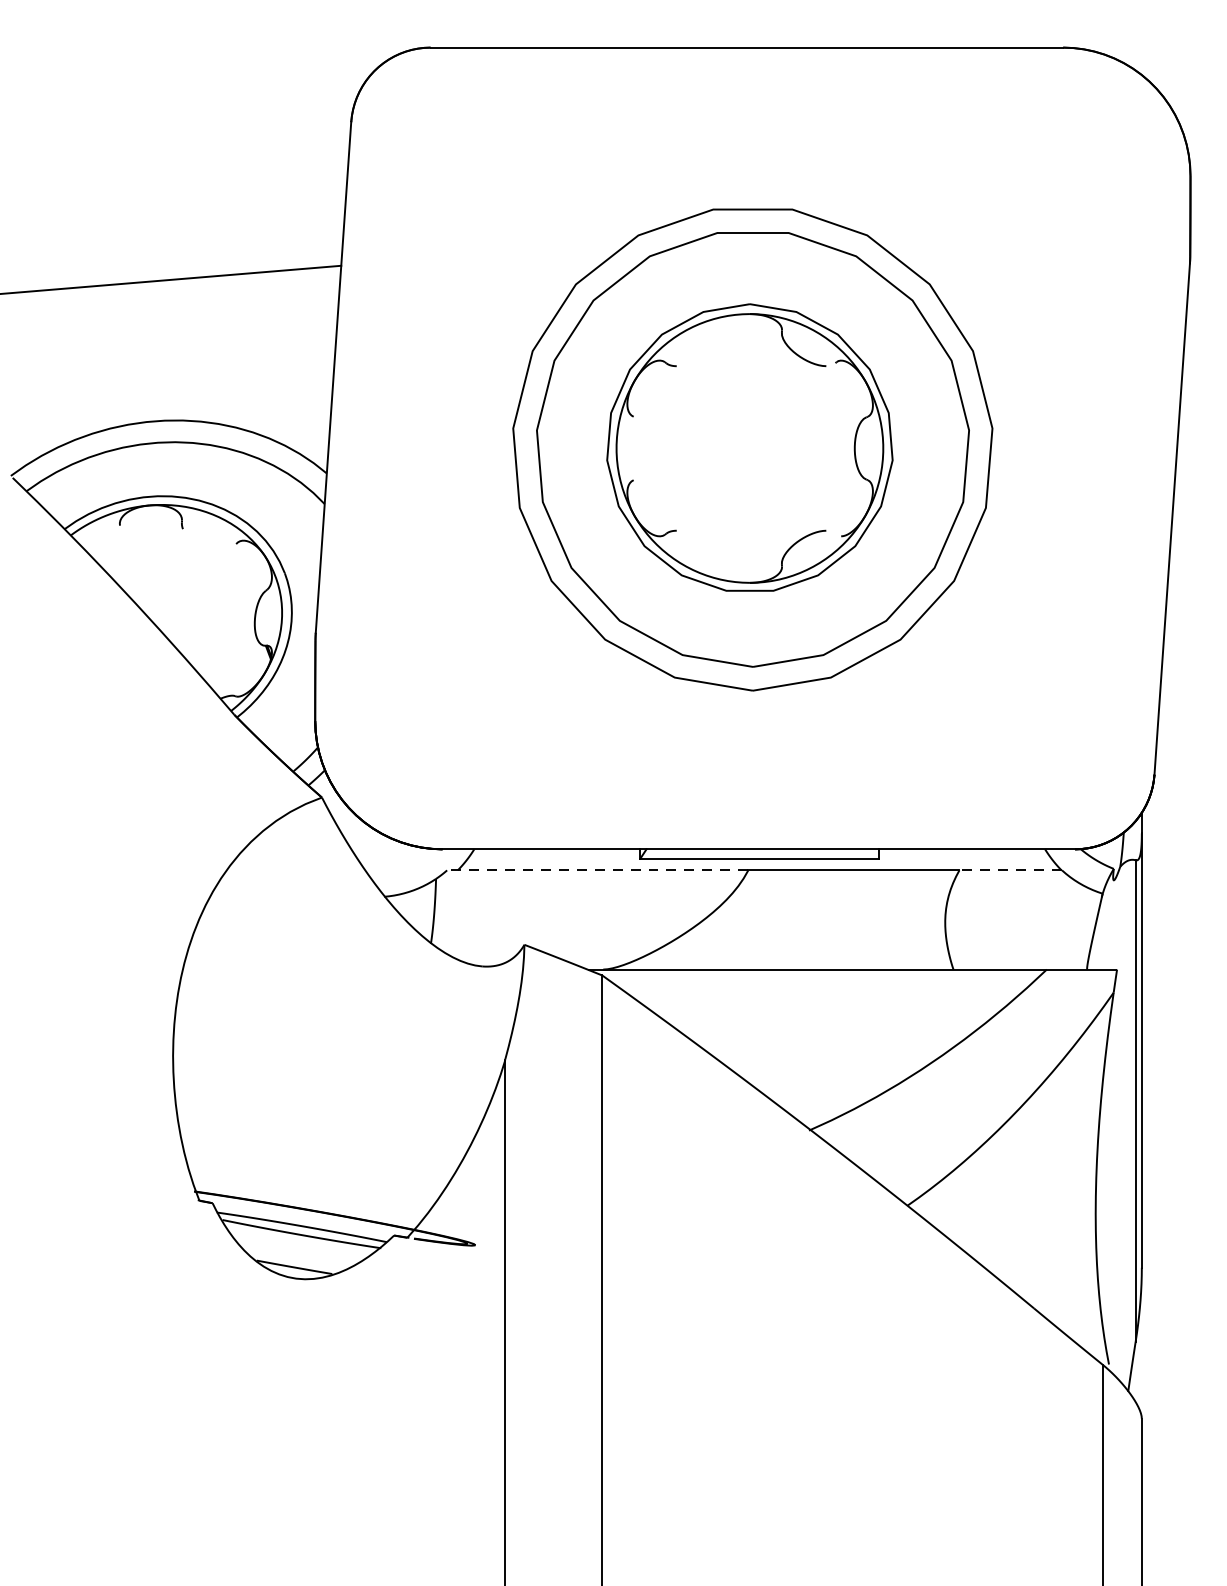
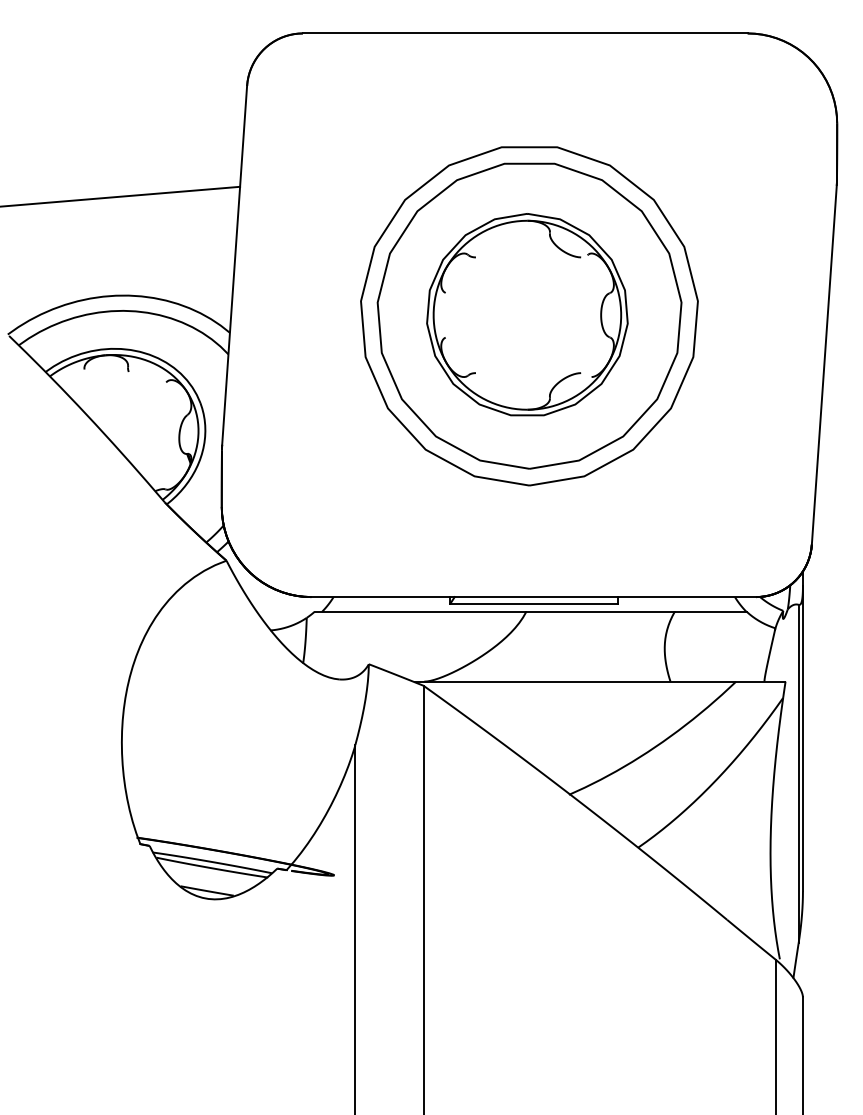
line: (597, 869) -> (420, 611), dashed -> solid
line: (1010, 869) -> (710, 611), dashed -> solid

